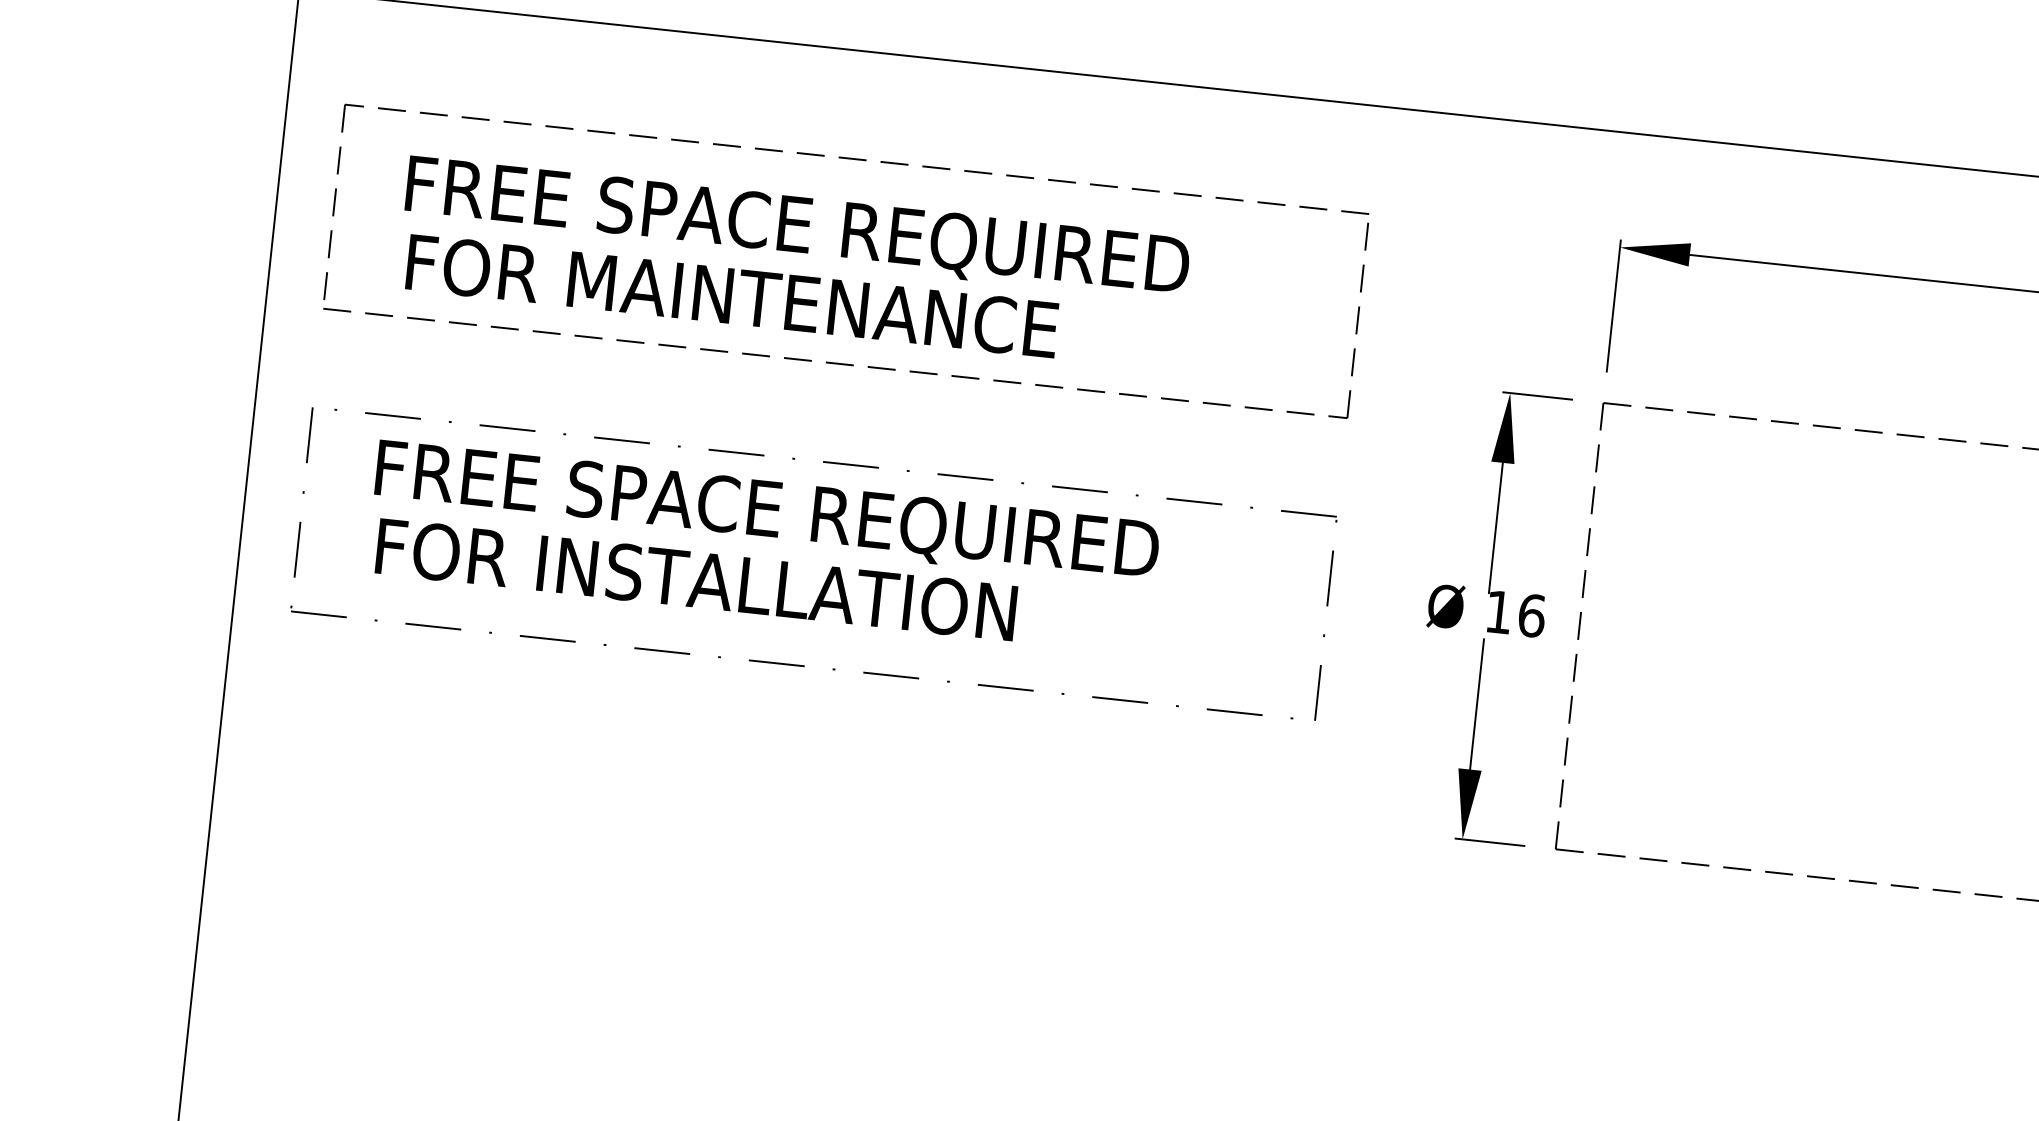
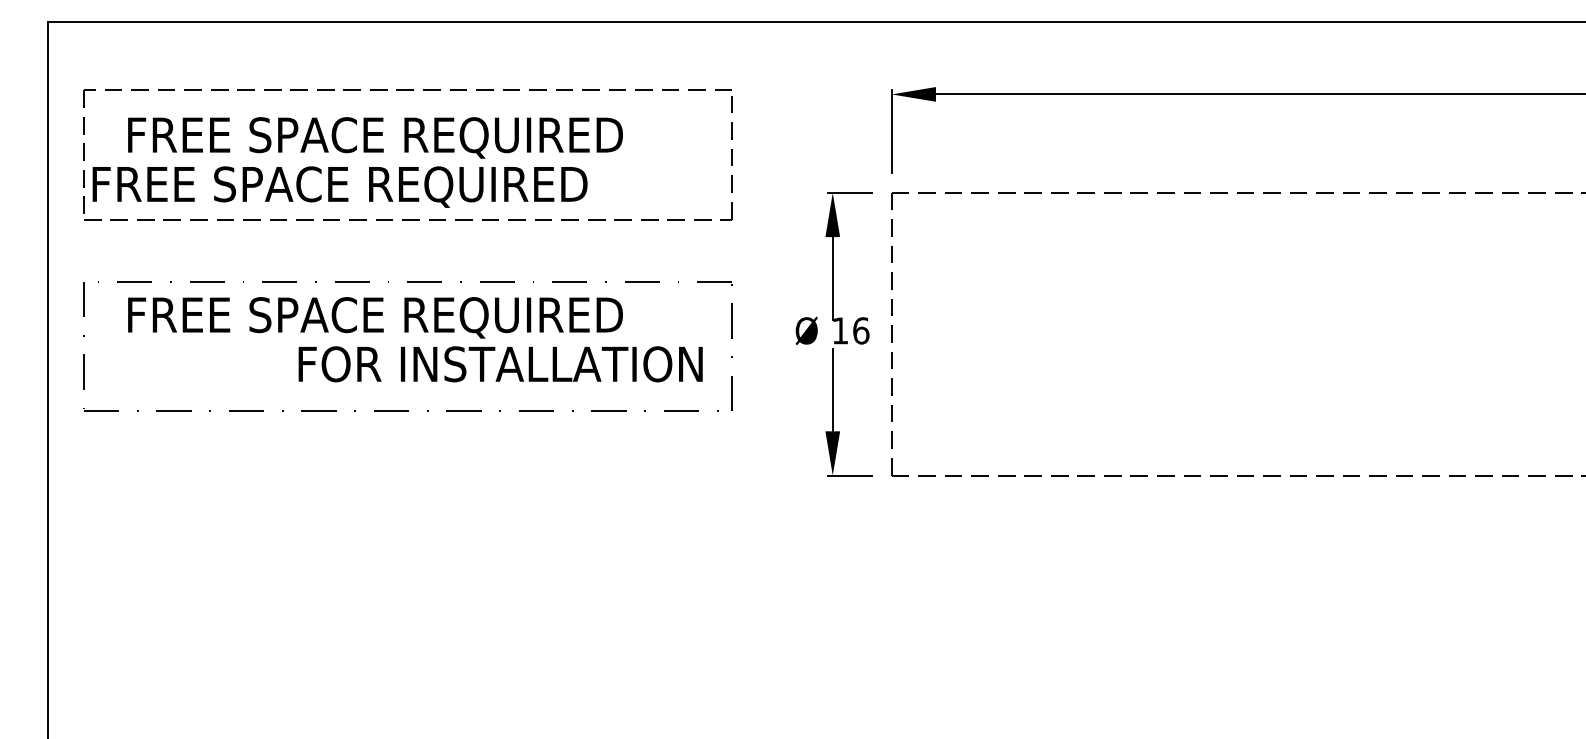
text: (732, 299) -> (339, 186), FOR MAINTENANCE -> FREE SPACE REQUIRED
text: (696, 580) -> (500, 364), moved

